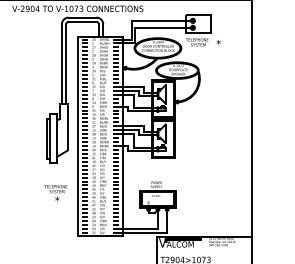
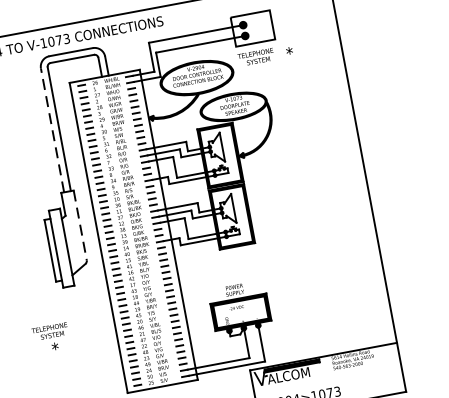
line: (61, 64) -> (52, 131), solid -> dashed
line: (68, 127) -> (81, 226), solid -> dashed
text: (55, 193) -> (50, 338), moved

